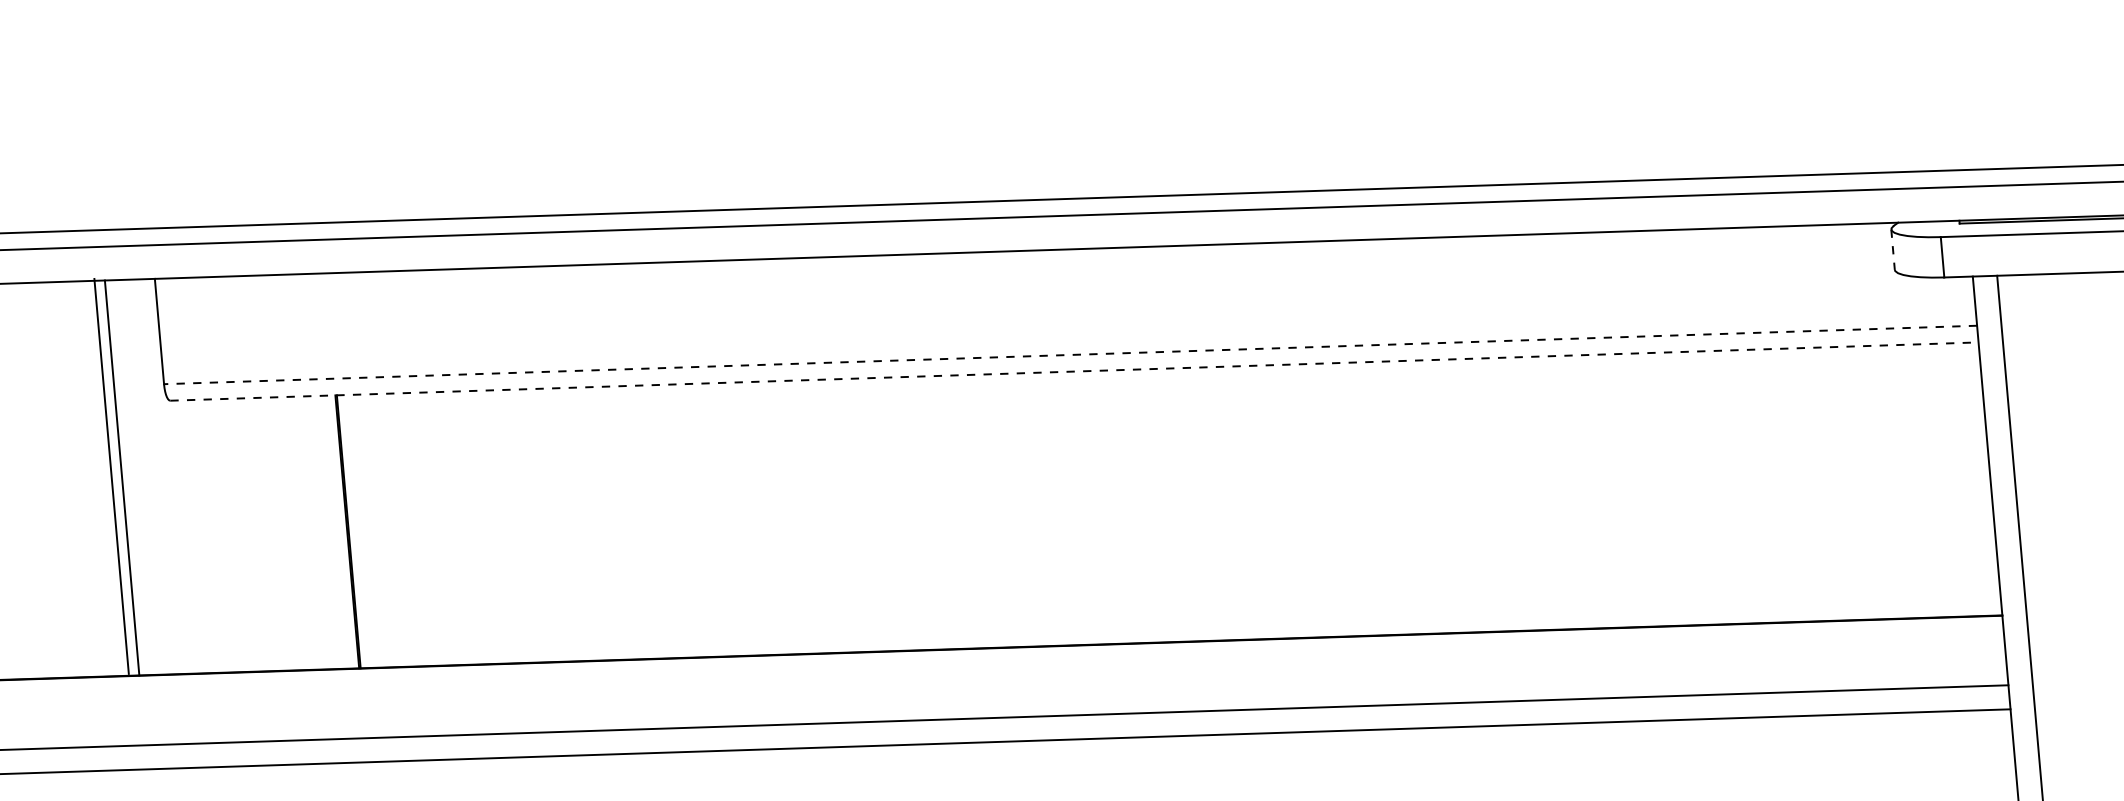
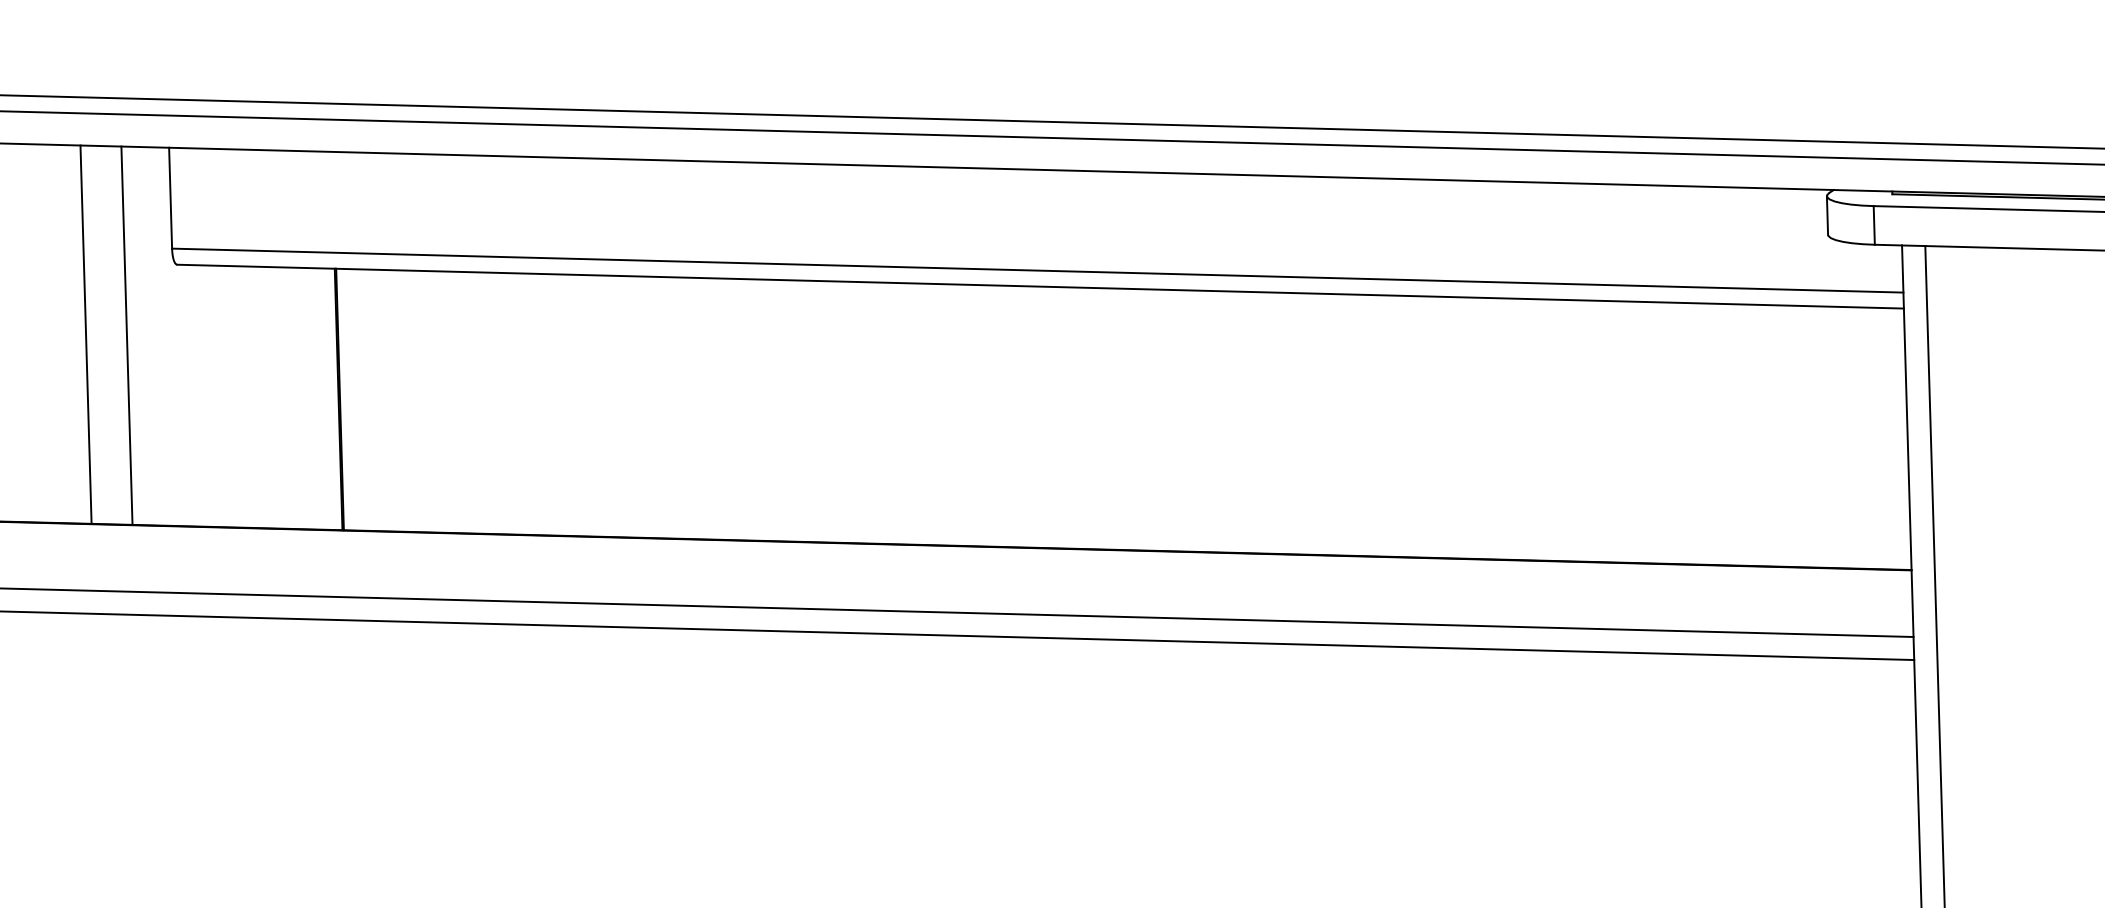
line: (1893, 250) -> (1827, 216), dashed -> solid
line: (1070, 354) -> (1037, 270), dashed -> solid
line: (1074, 371) -> (1040, 286), dashed -> solid
line: (111, 476) -> (85, 334), moved

